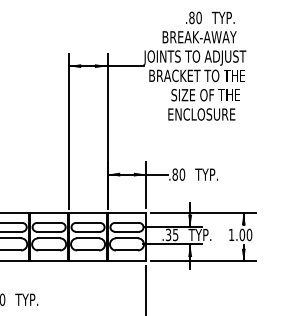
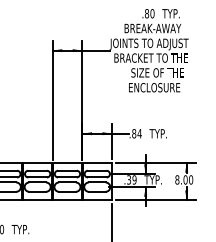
text: (182, 174) -> (139, 133), .80 -> .84
text: (175, 234) -> (134, 179), .35 -> .39
text: (231, 234) -> (177, 179), 1.00 -> 8.00

